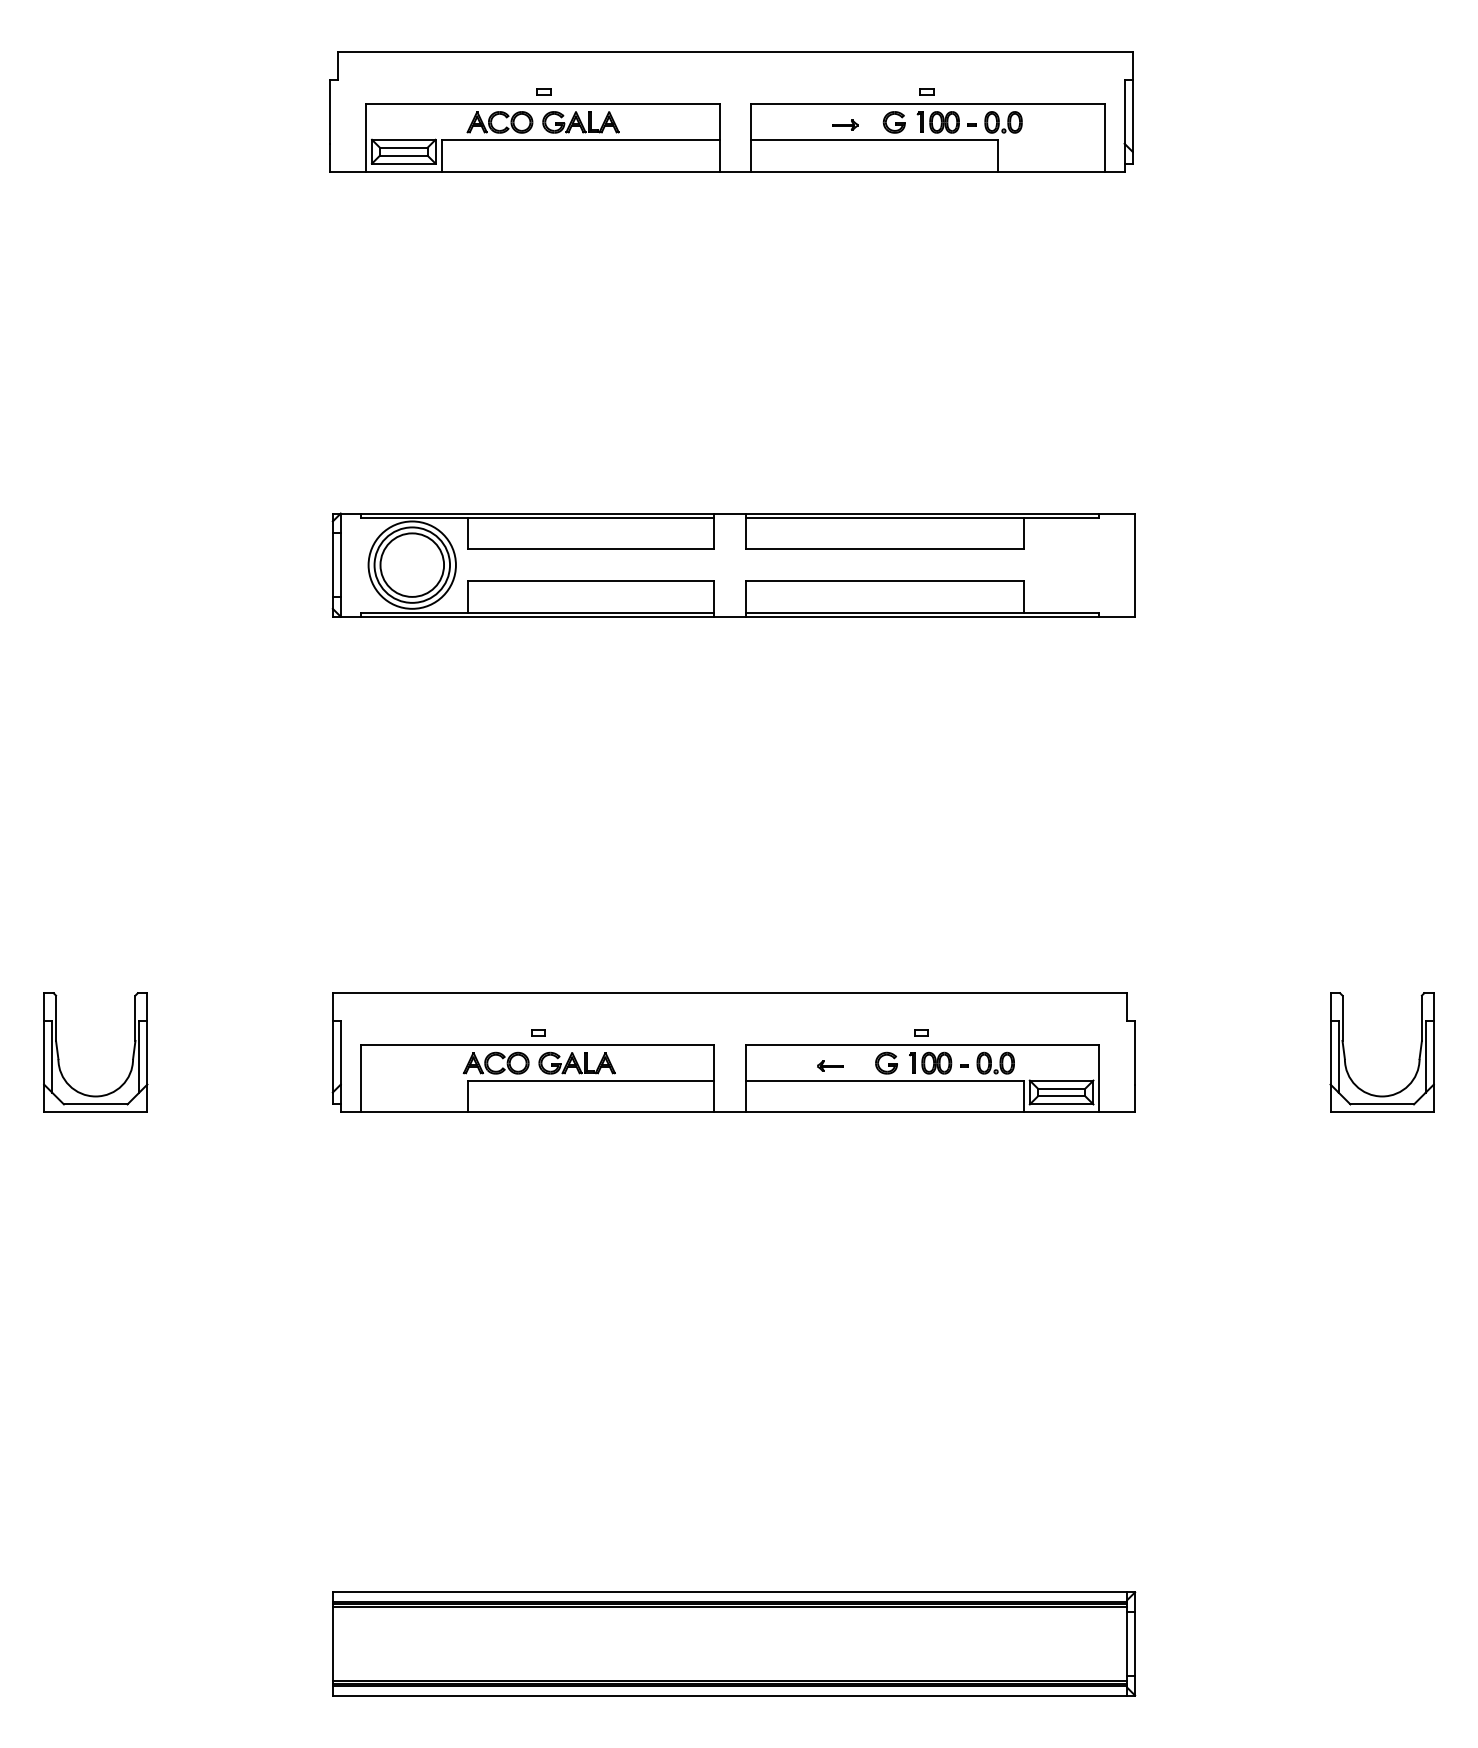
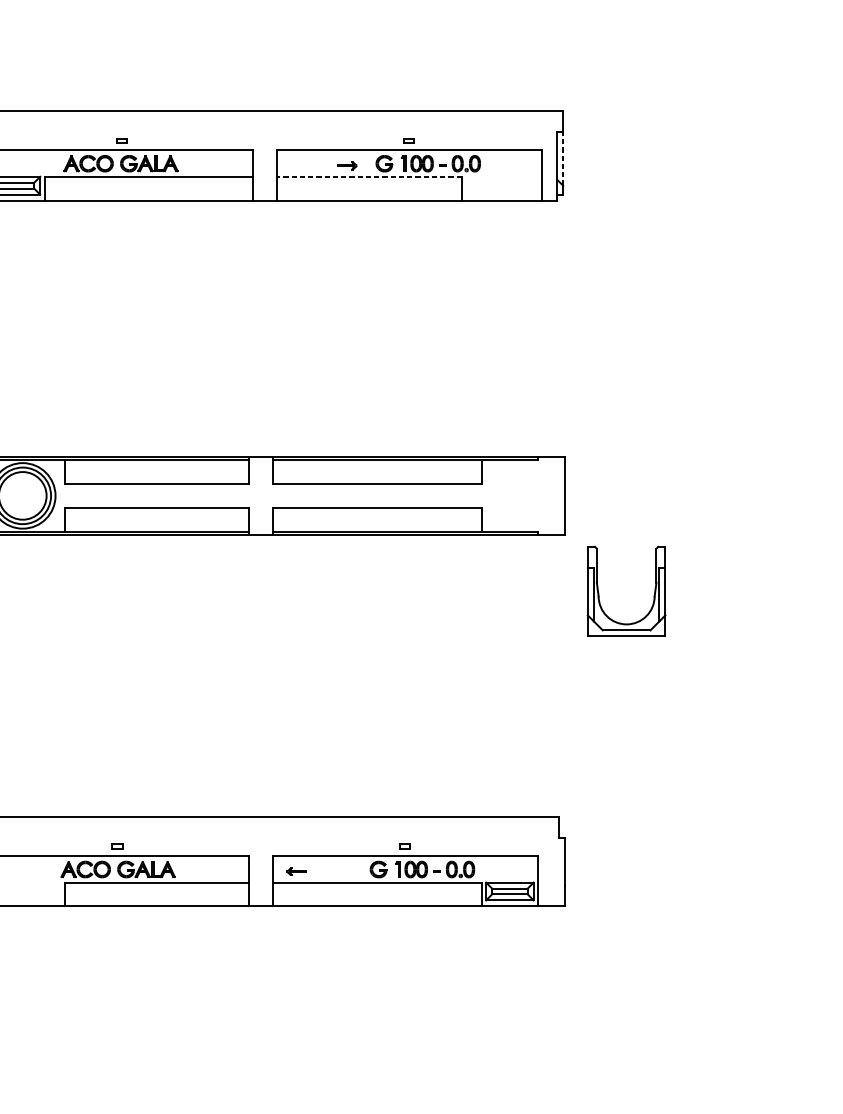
line: (1132, 115) -> (563, 158), solid -> dashed
line: (873, 139) -> (368, 176), solid -> dashed
part: (1345, 1053) -> (599, 592), moved
part: (830, 1065) -> (296, 871), moved

